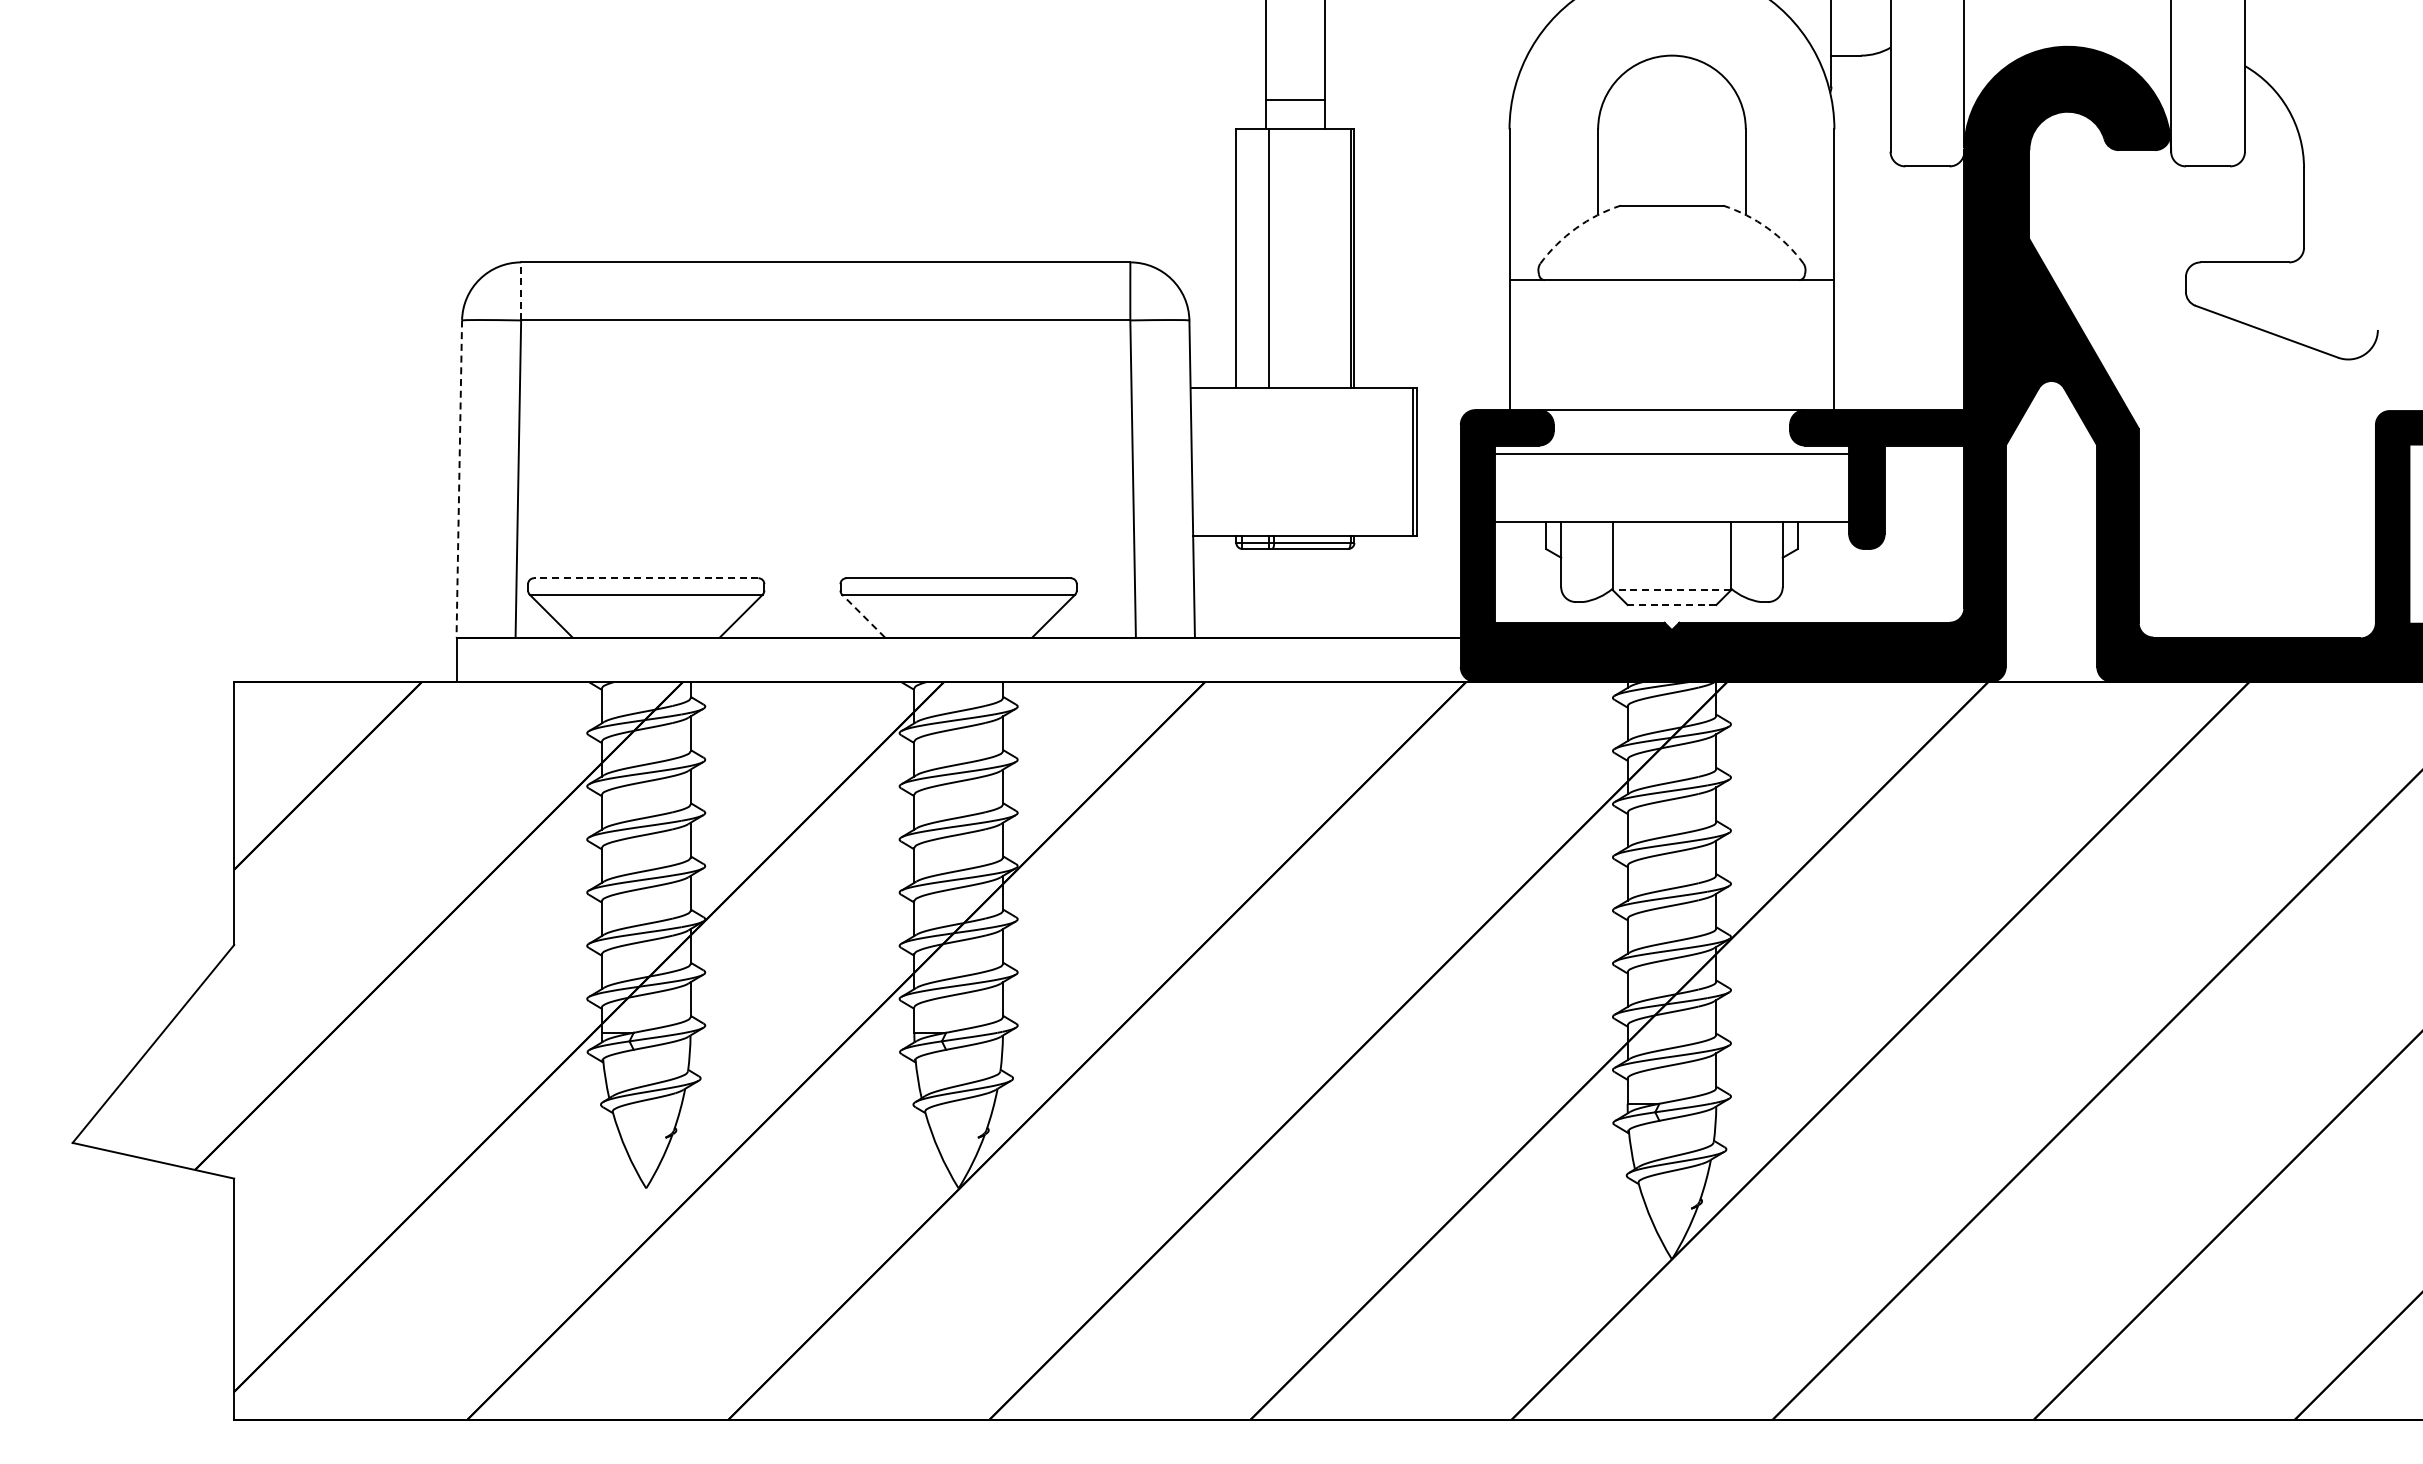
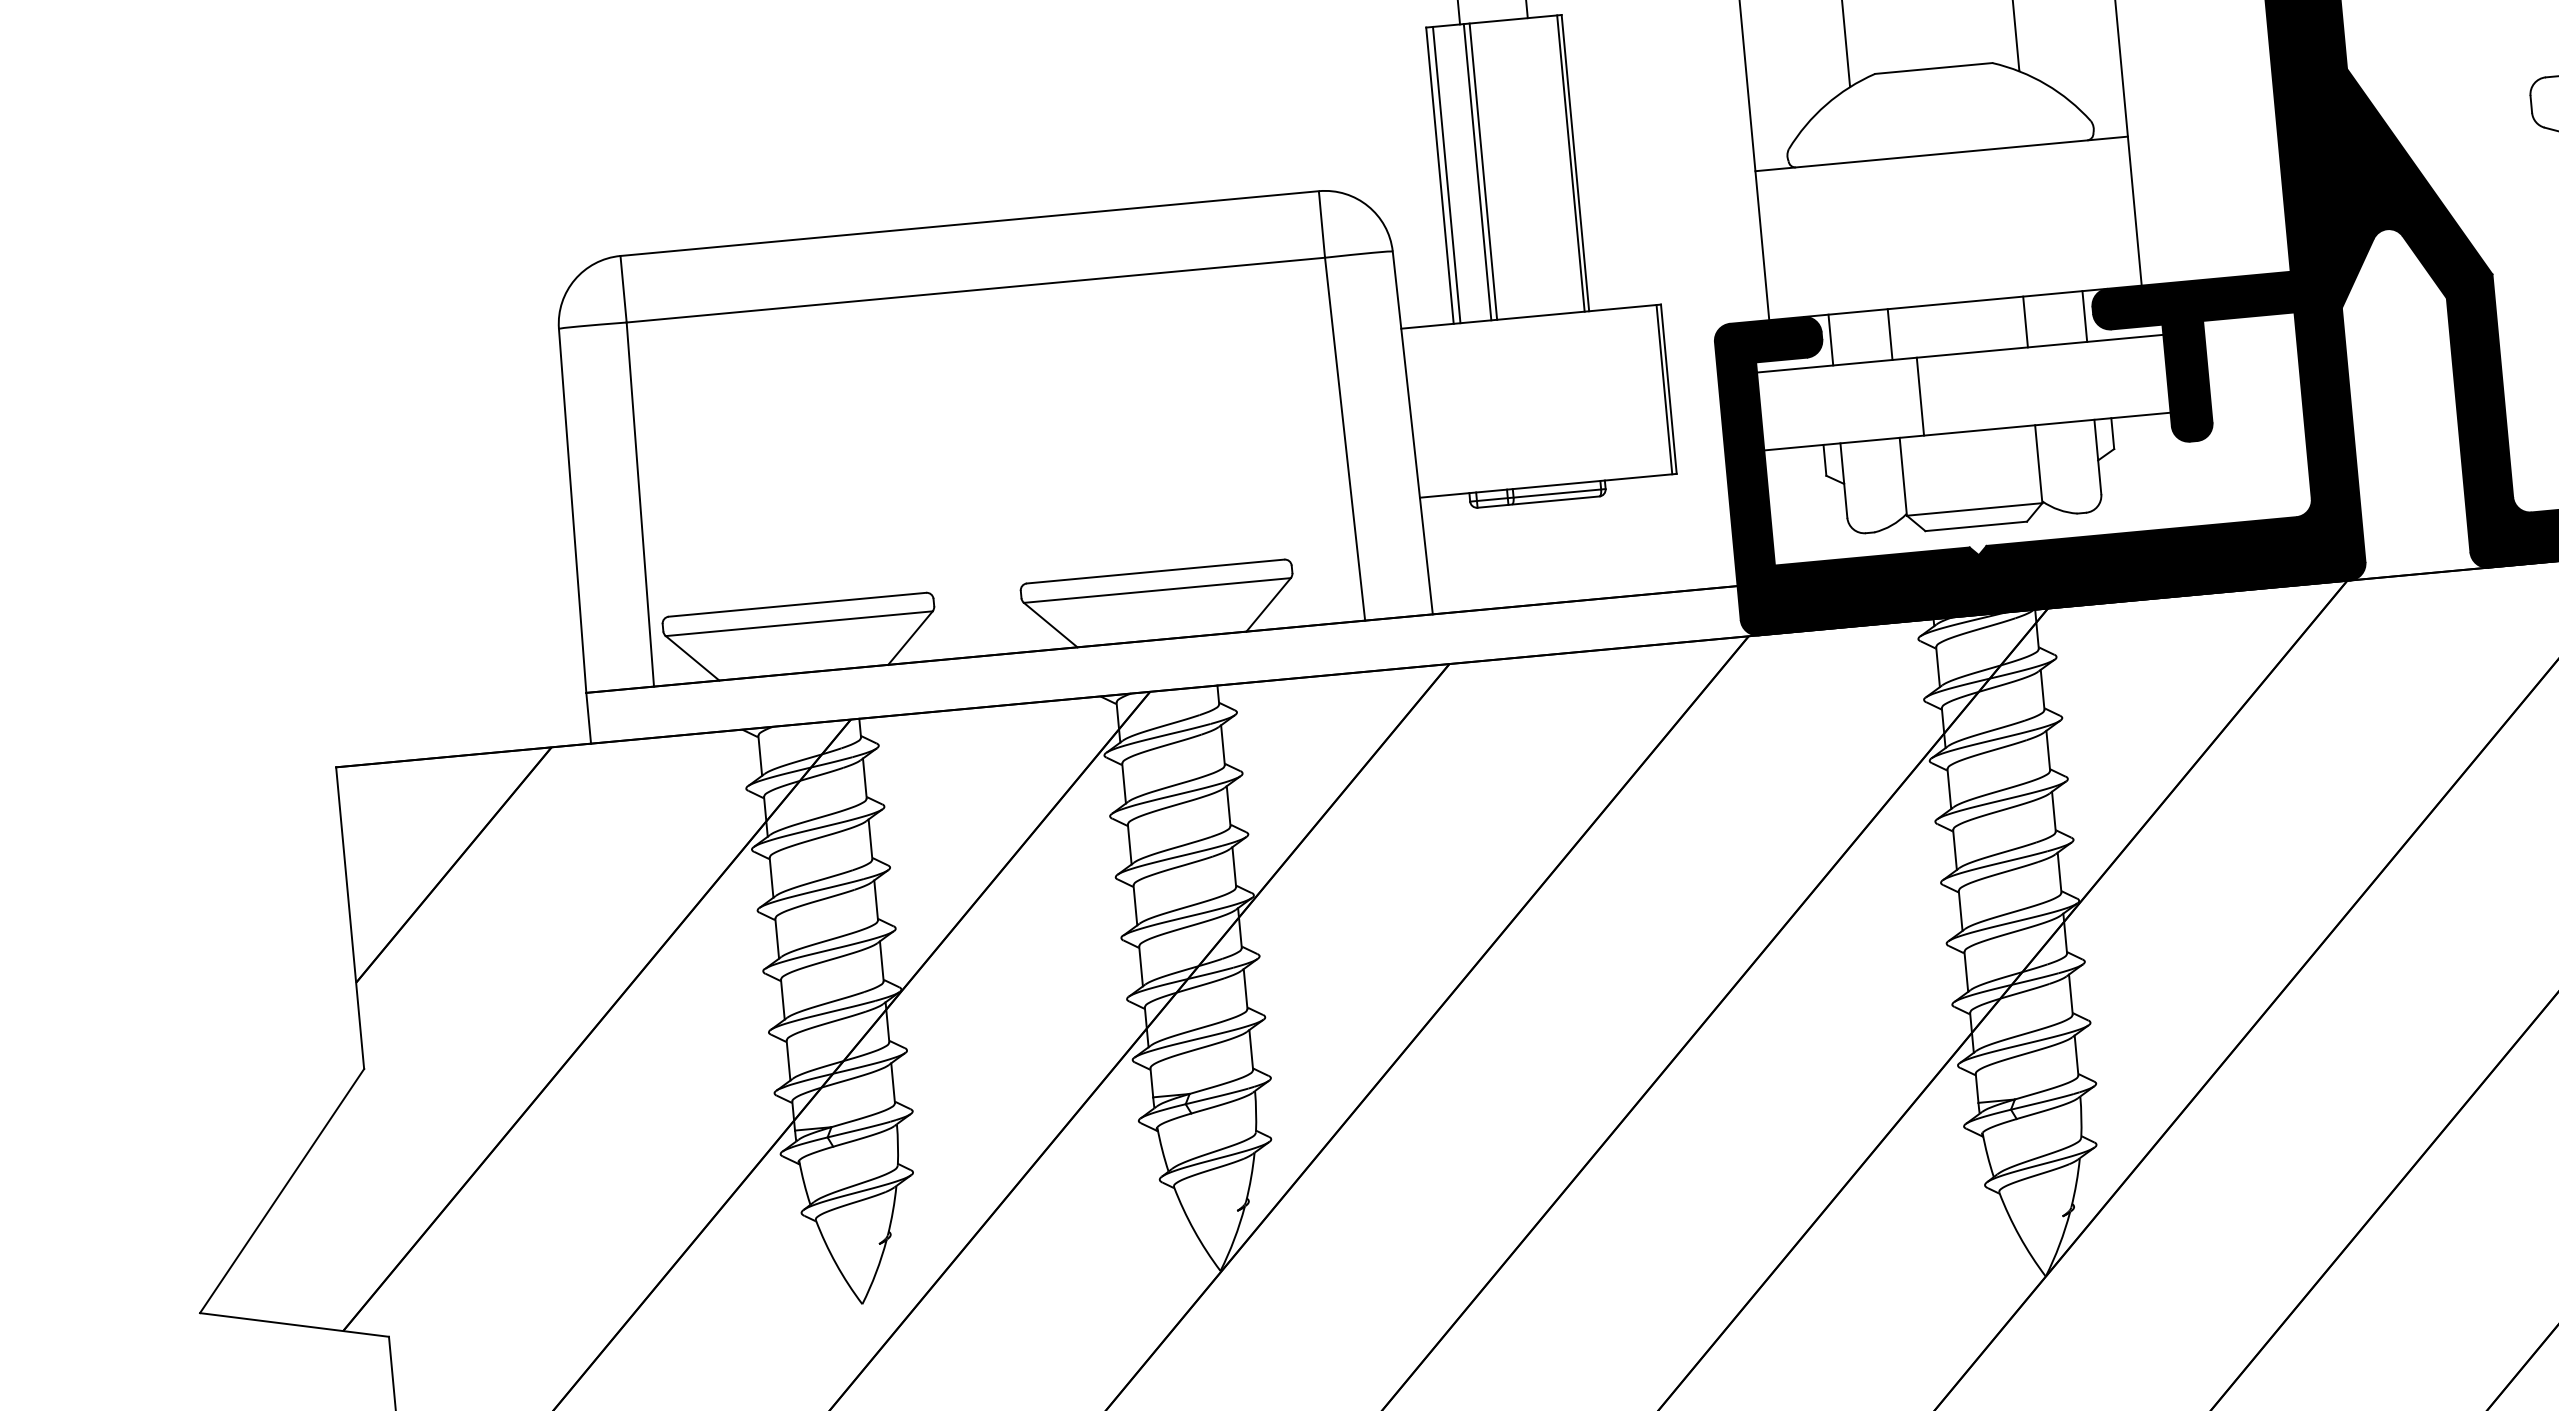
arc: (1576, 228) -> (1826, 104), dashed -> solid
arc: (1767, 228) -> (2045, 84), dashed -> solid
line: (1242, 258) -> (1447, 174), added
line: (1274, 258) -> (1483, 171), added
line: (521, 290) -> (623, 288), dashed -> solid
line: (1561, 432) -> (1831, 340), added
line: (1612, 432) -> (1889, 334), added
line: (1731, 432) -> (2026, 322), added
line: (1782, 432) -> (2084, 316), added
line: (459, 478) -> (572, 510), dashed -> solid
line: (1634, 488) -> (1920, 396), added
line: (645, 578) -> (796, 605), dashed -> solid
line: (1671, 590) -> (1974, 509), dashed -> solid
line: (1671, 605) -> (1975, 526), dashed -> solid
line: (863, 615) -> (1050, 624), dashed -> solid

